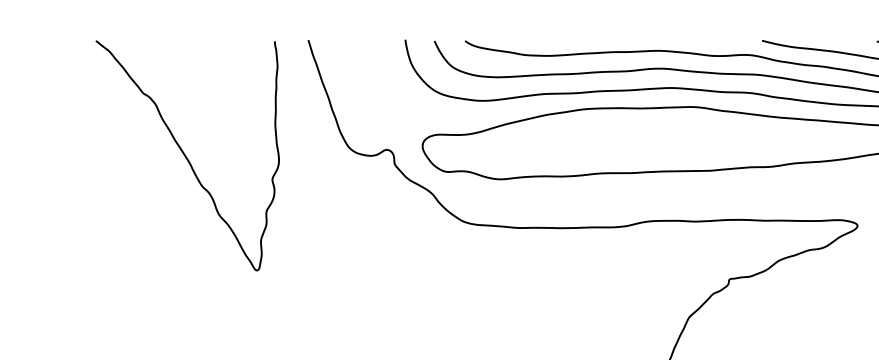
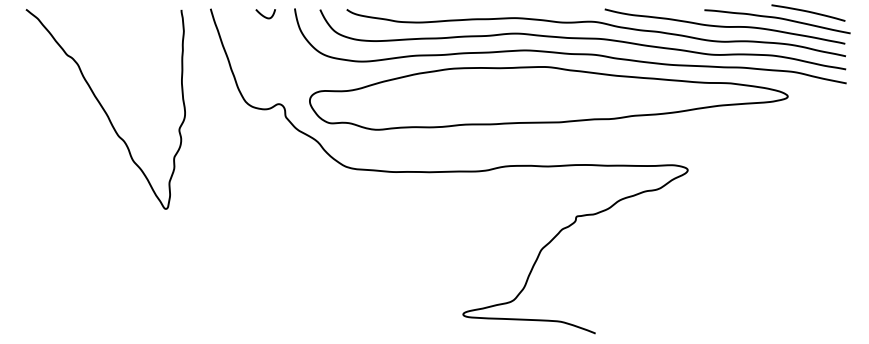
curve: (370, 47) -> (264, 15), added

